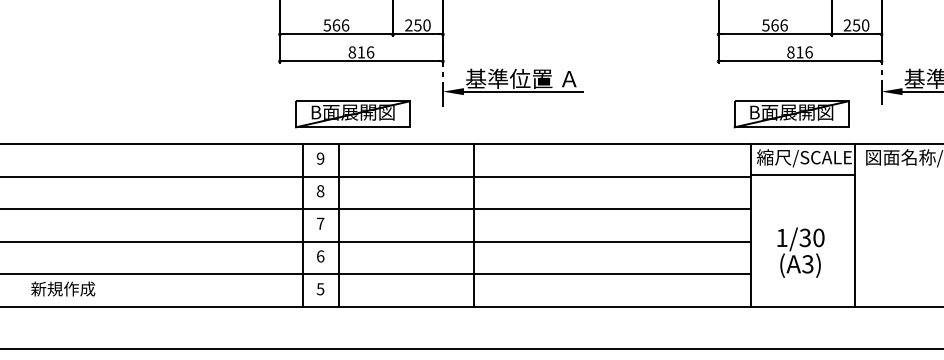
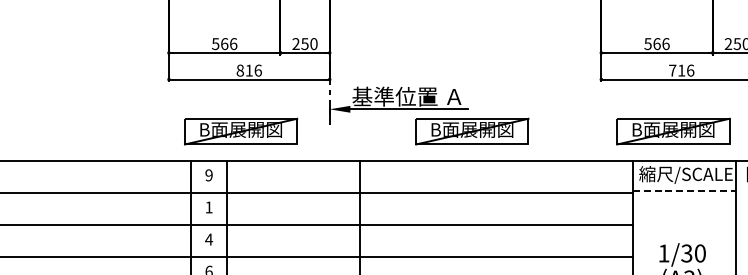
text: (790, 52) -> (672, 70), 816 -> 716
part: (587, 114) -> (472, 131), added
line: (803, 174) -> (685, 190), solid -> dashed
text: (320, 191) -> (208, 207), 8 -> 1
text: (320, 223) -> (208, 239), 7 -> 4

